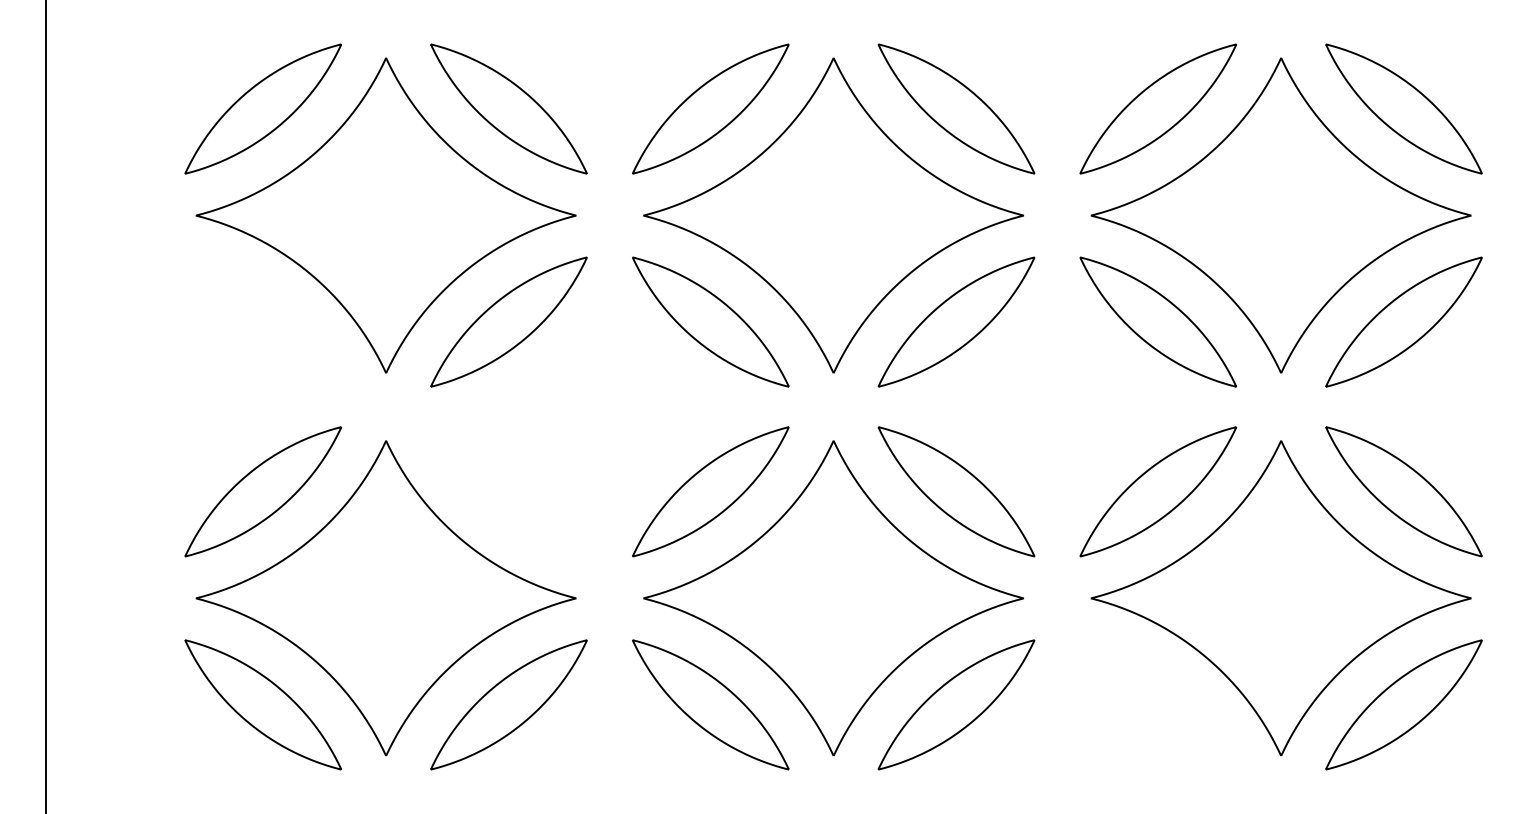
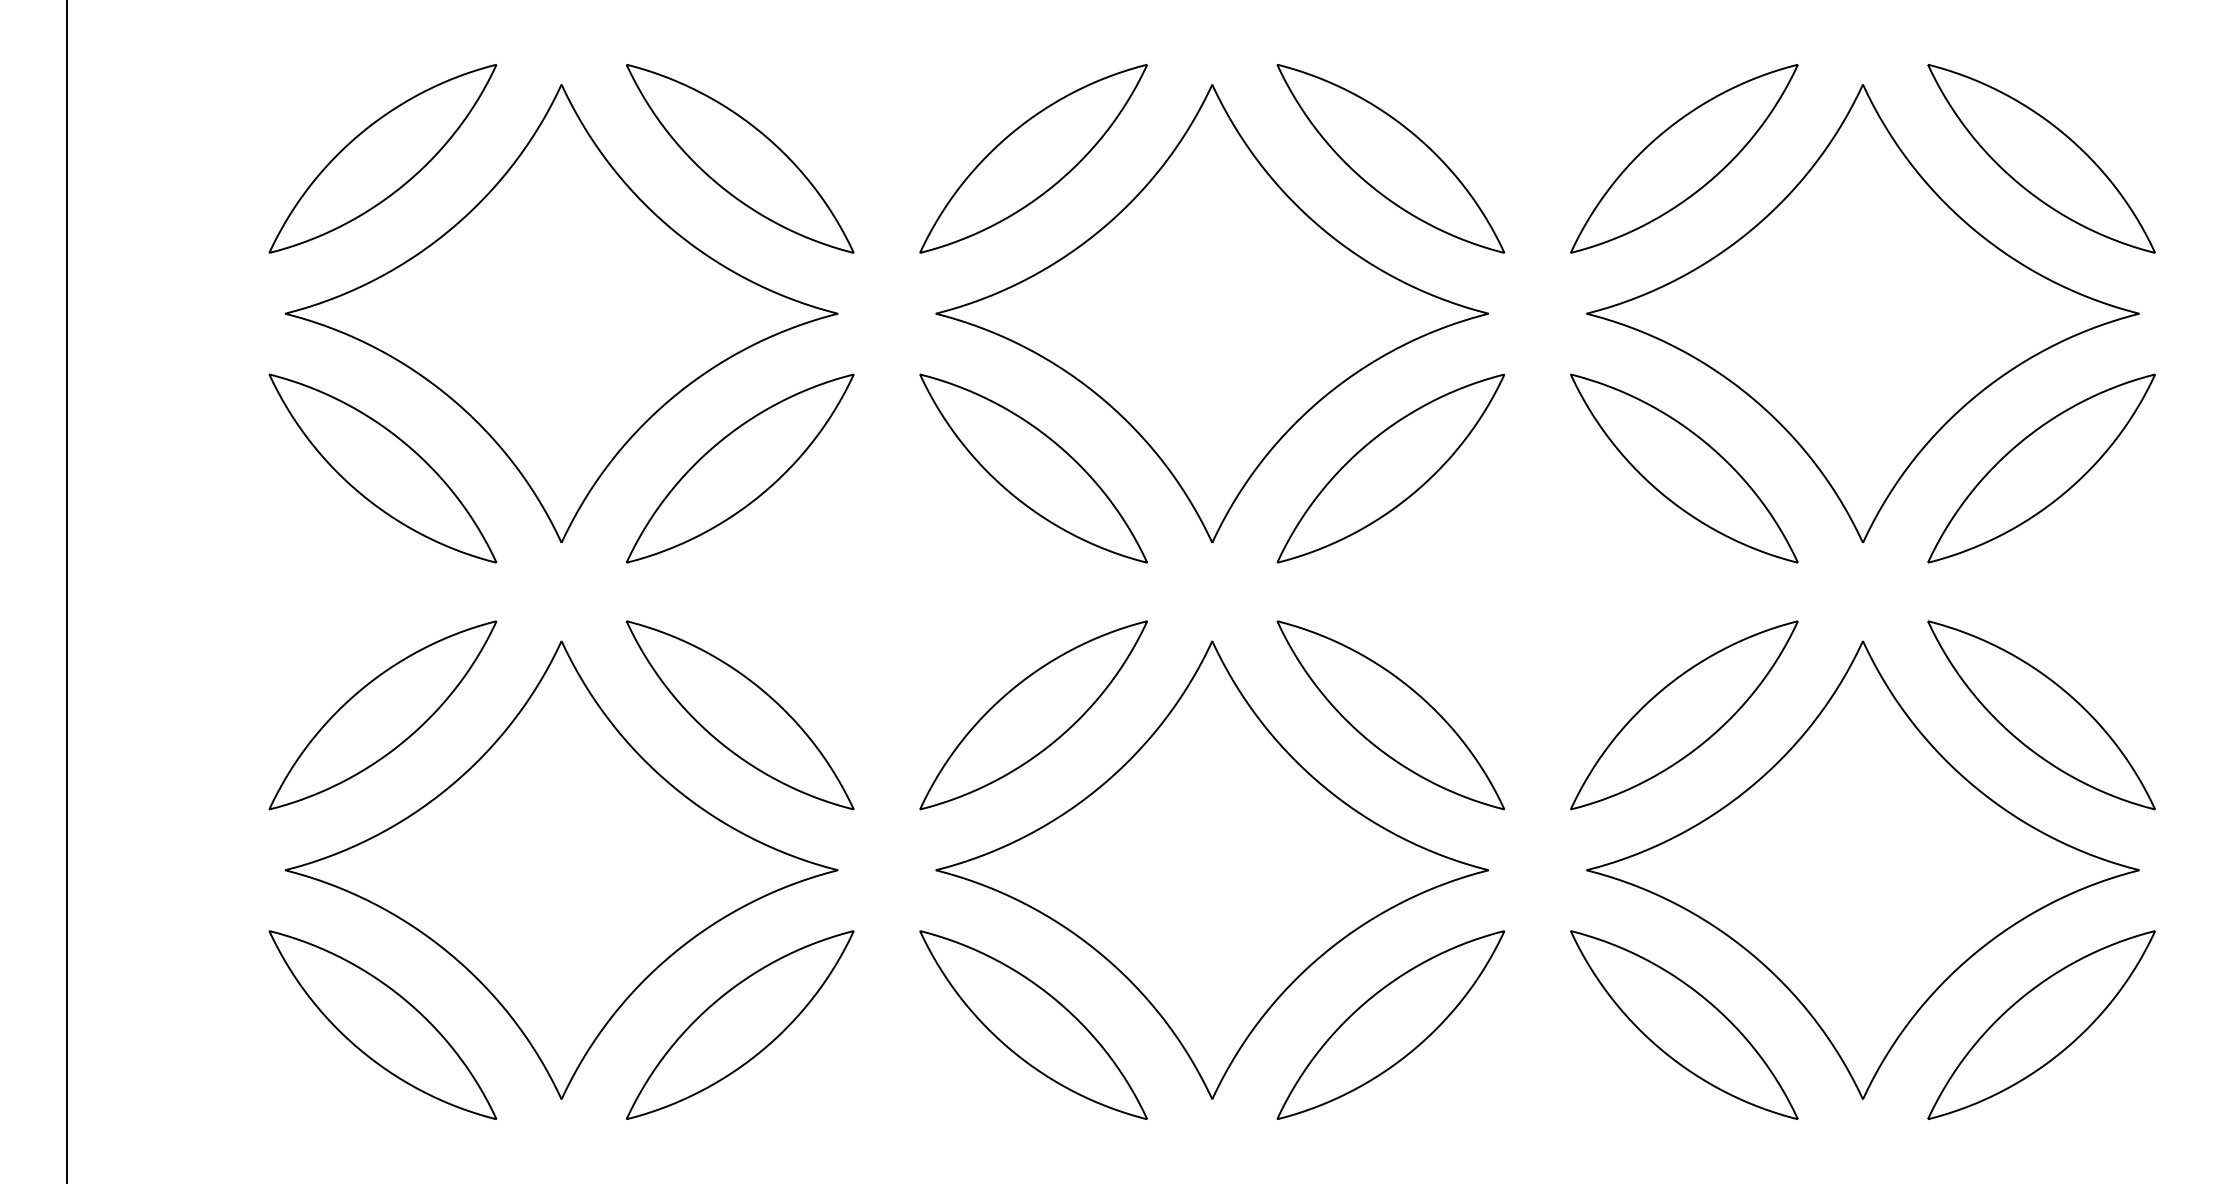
part: (262, 321) -> (381, 467), added
part: (508, 491) -> (739, 714), added
part: (1157, 704) -> (1683, 1024), added

